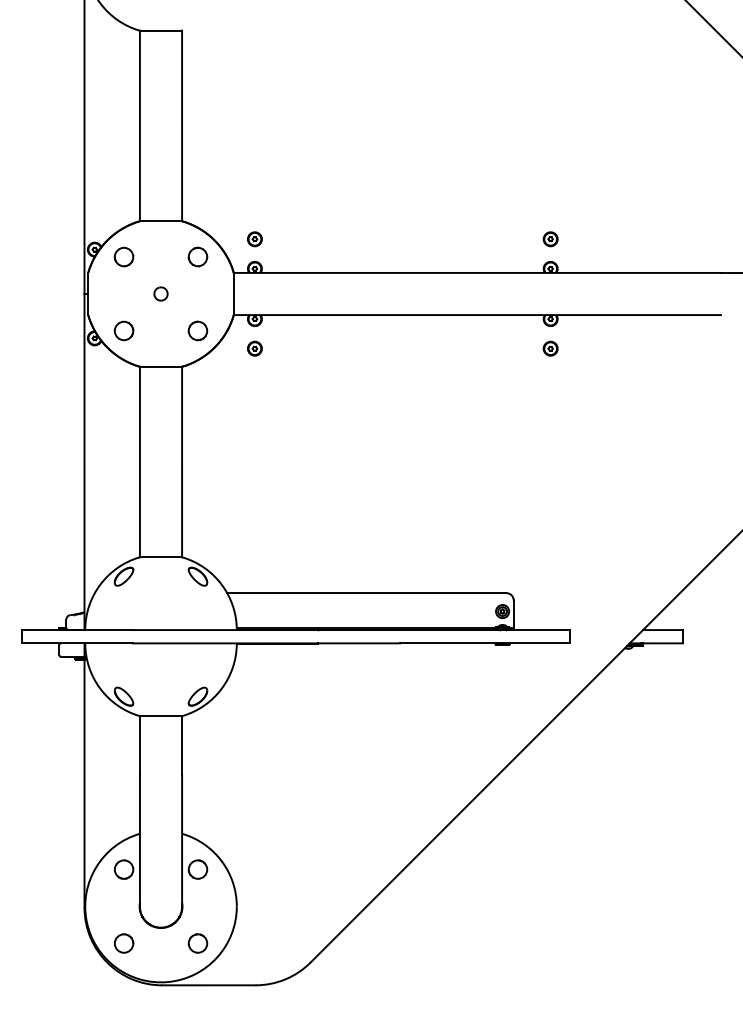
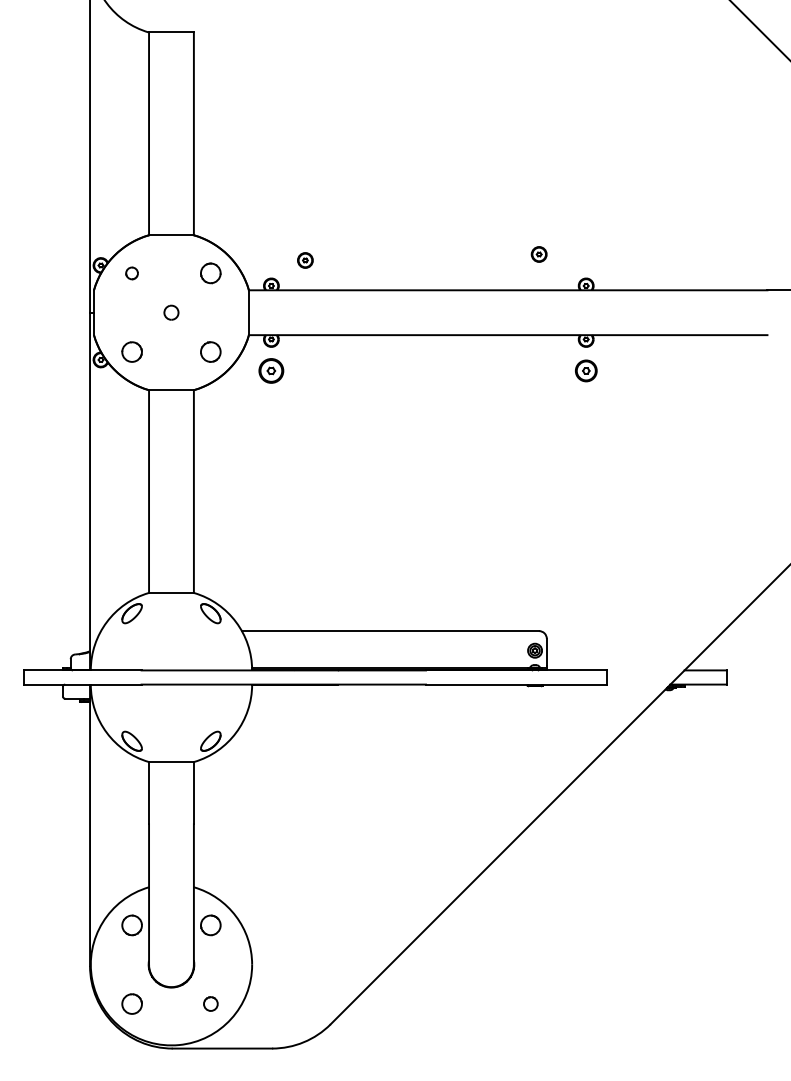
part: (255, 239) -> (305, 260), moved
part: (550, 239) -> (538, 254), moved
part: (123, 257) -> (131, 273), size x0.6
part: (255, 348) -> (271, 370), size x1.6
part: (550, 348) -> (585, 370), size x1.4
circle: (197, 942) -> (210, 1003), size x0.7

